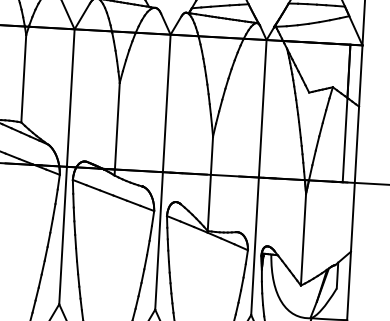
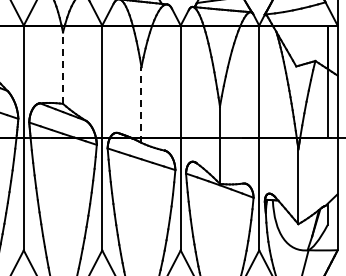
line: (24, 79) -> (63, 68), solid -> dashed
line: (117, 129) -> (141, 105), solid -> dashed

